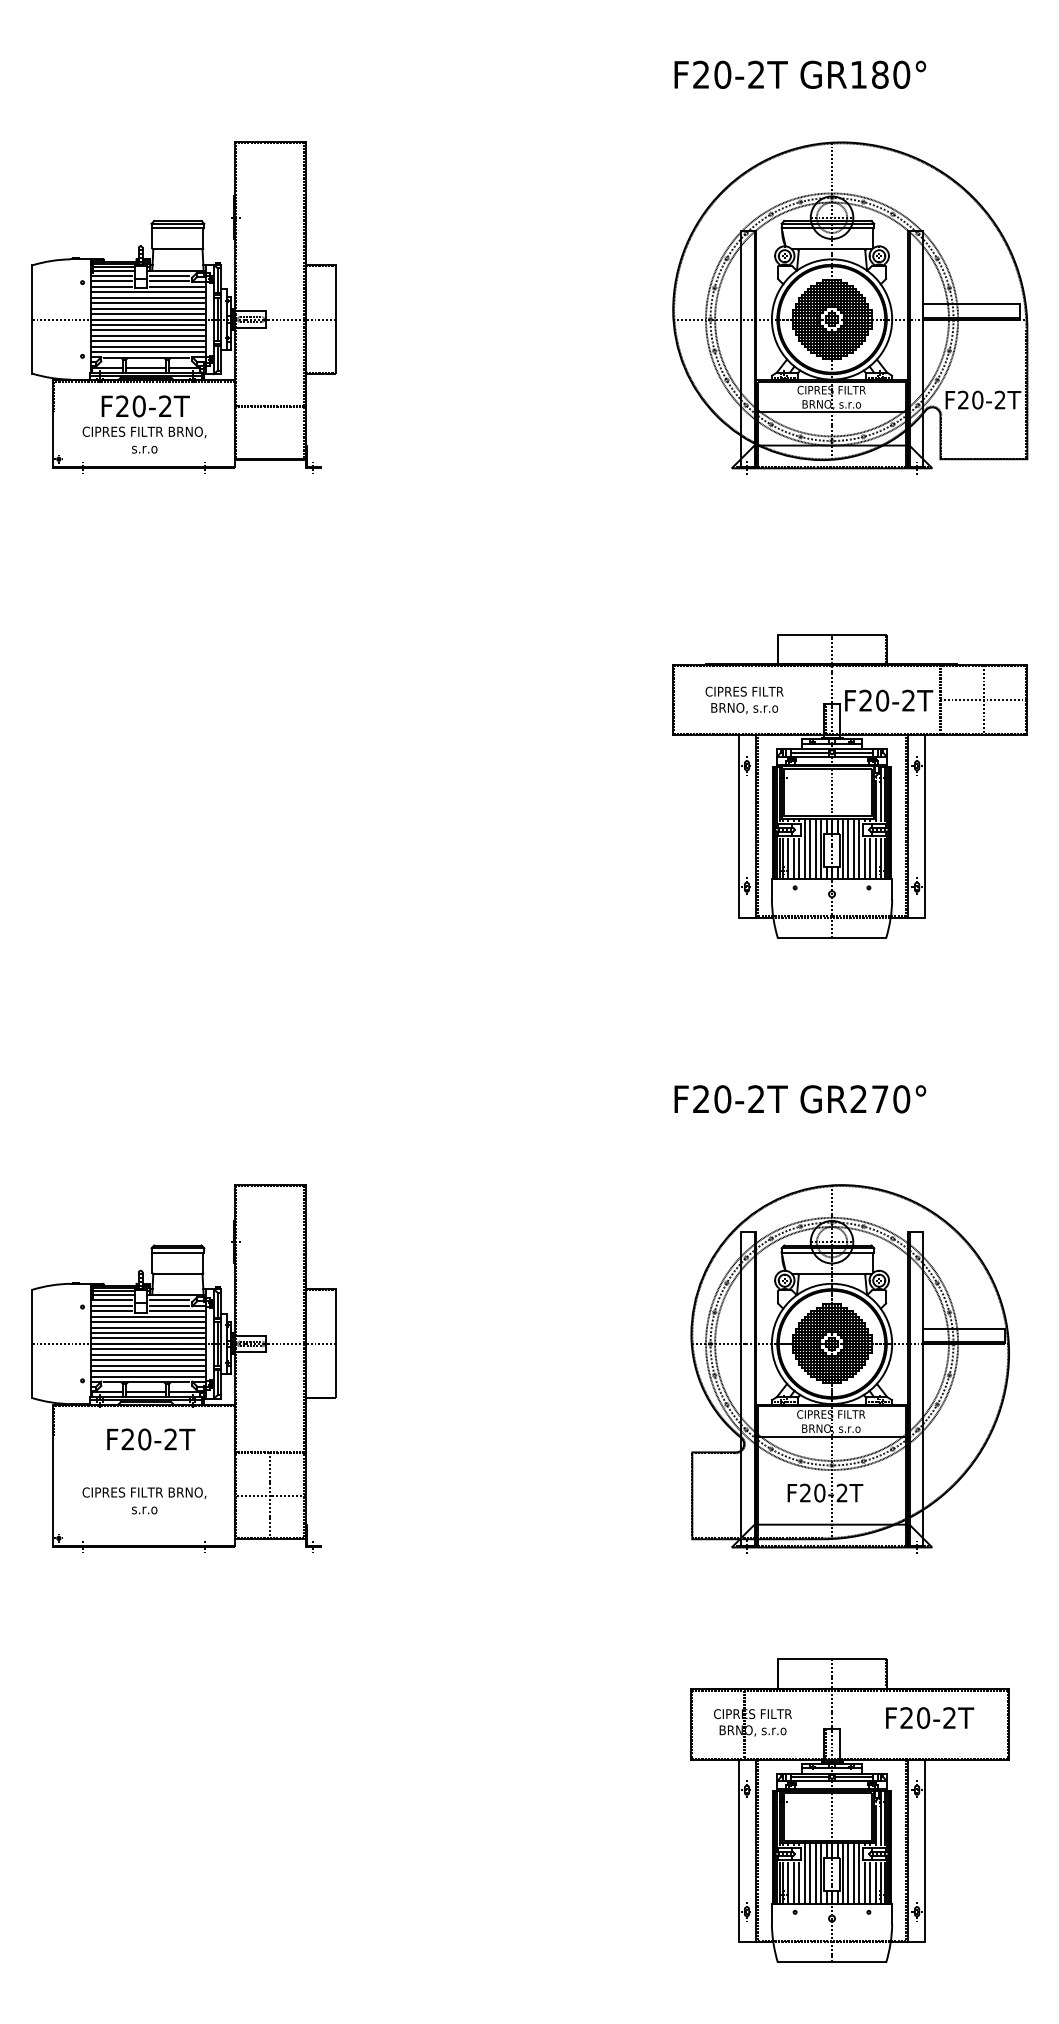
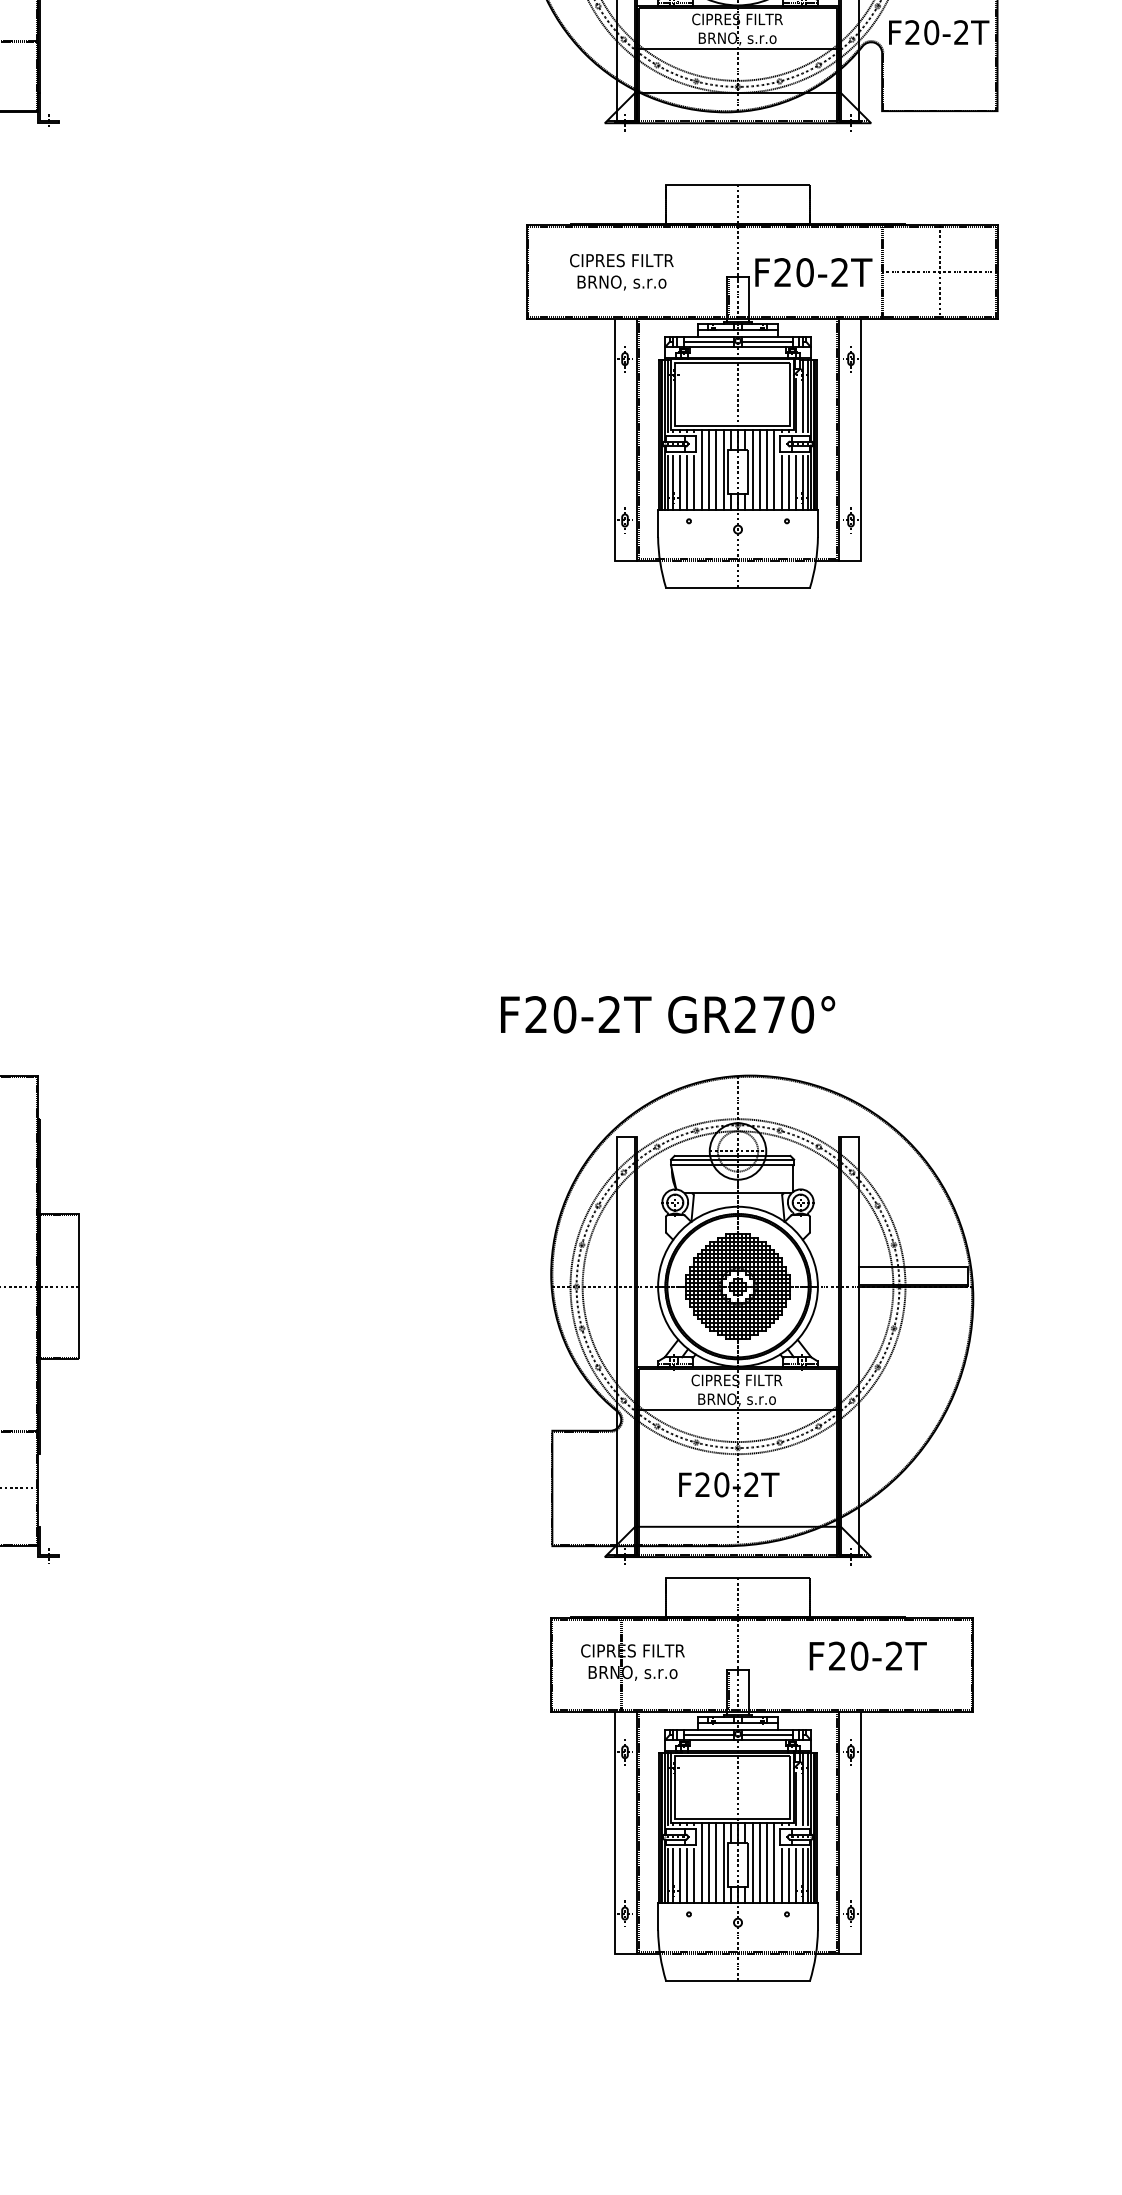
part: (849, 786) -> (761, 386), moved
text: (800, 1099) -> (668, 1015), moved
part: (849, 1810) -> (761, 1779), moved

